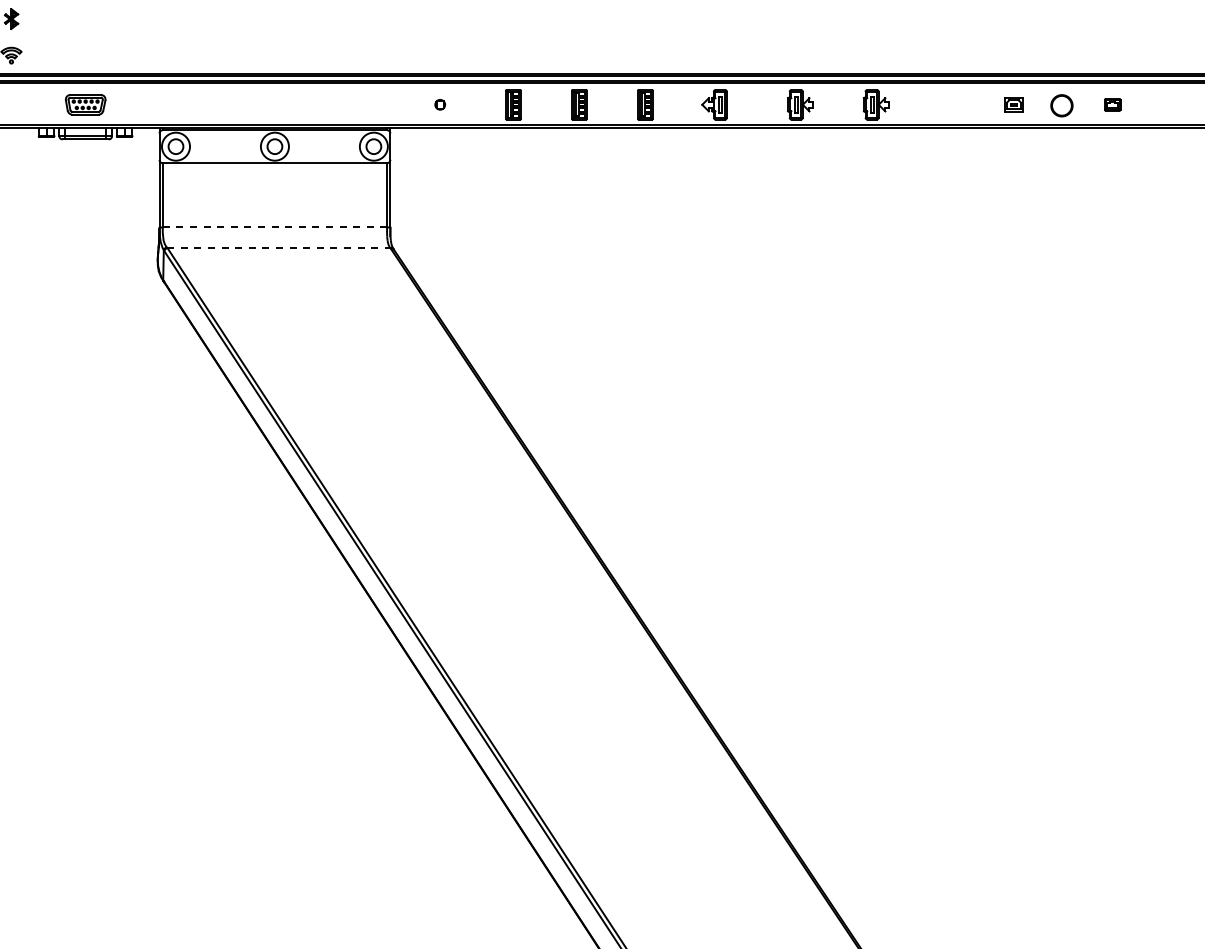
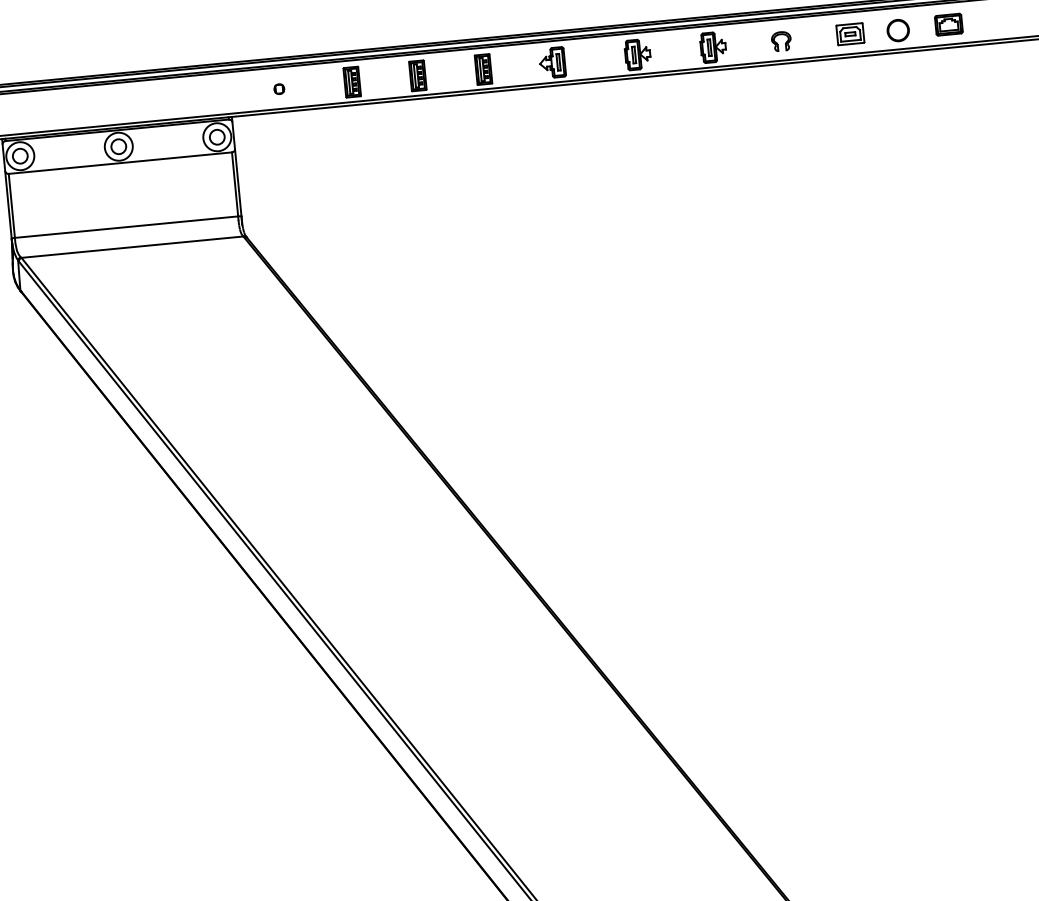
part: (1013, 104) -> (849, 33), size x1.43
part: (1112, 104) -> (948, 24), size x1.67
part: (944, 105) -> (781, 41), added
line: (275, 227) -> (127, 227), dashed -> solid
line: (278, 247) -> (132, 246), dashed -> solid

